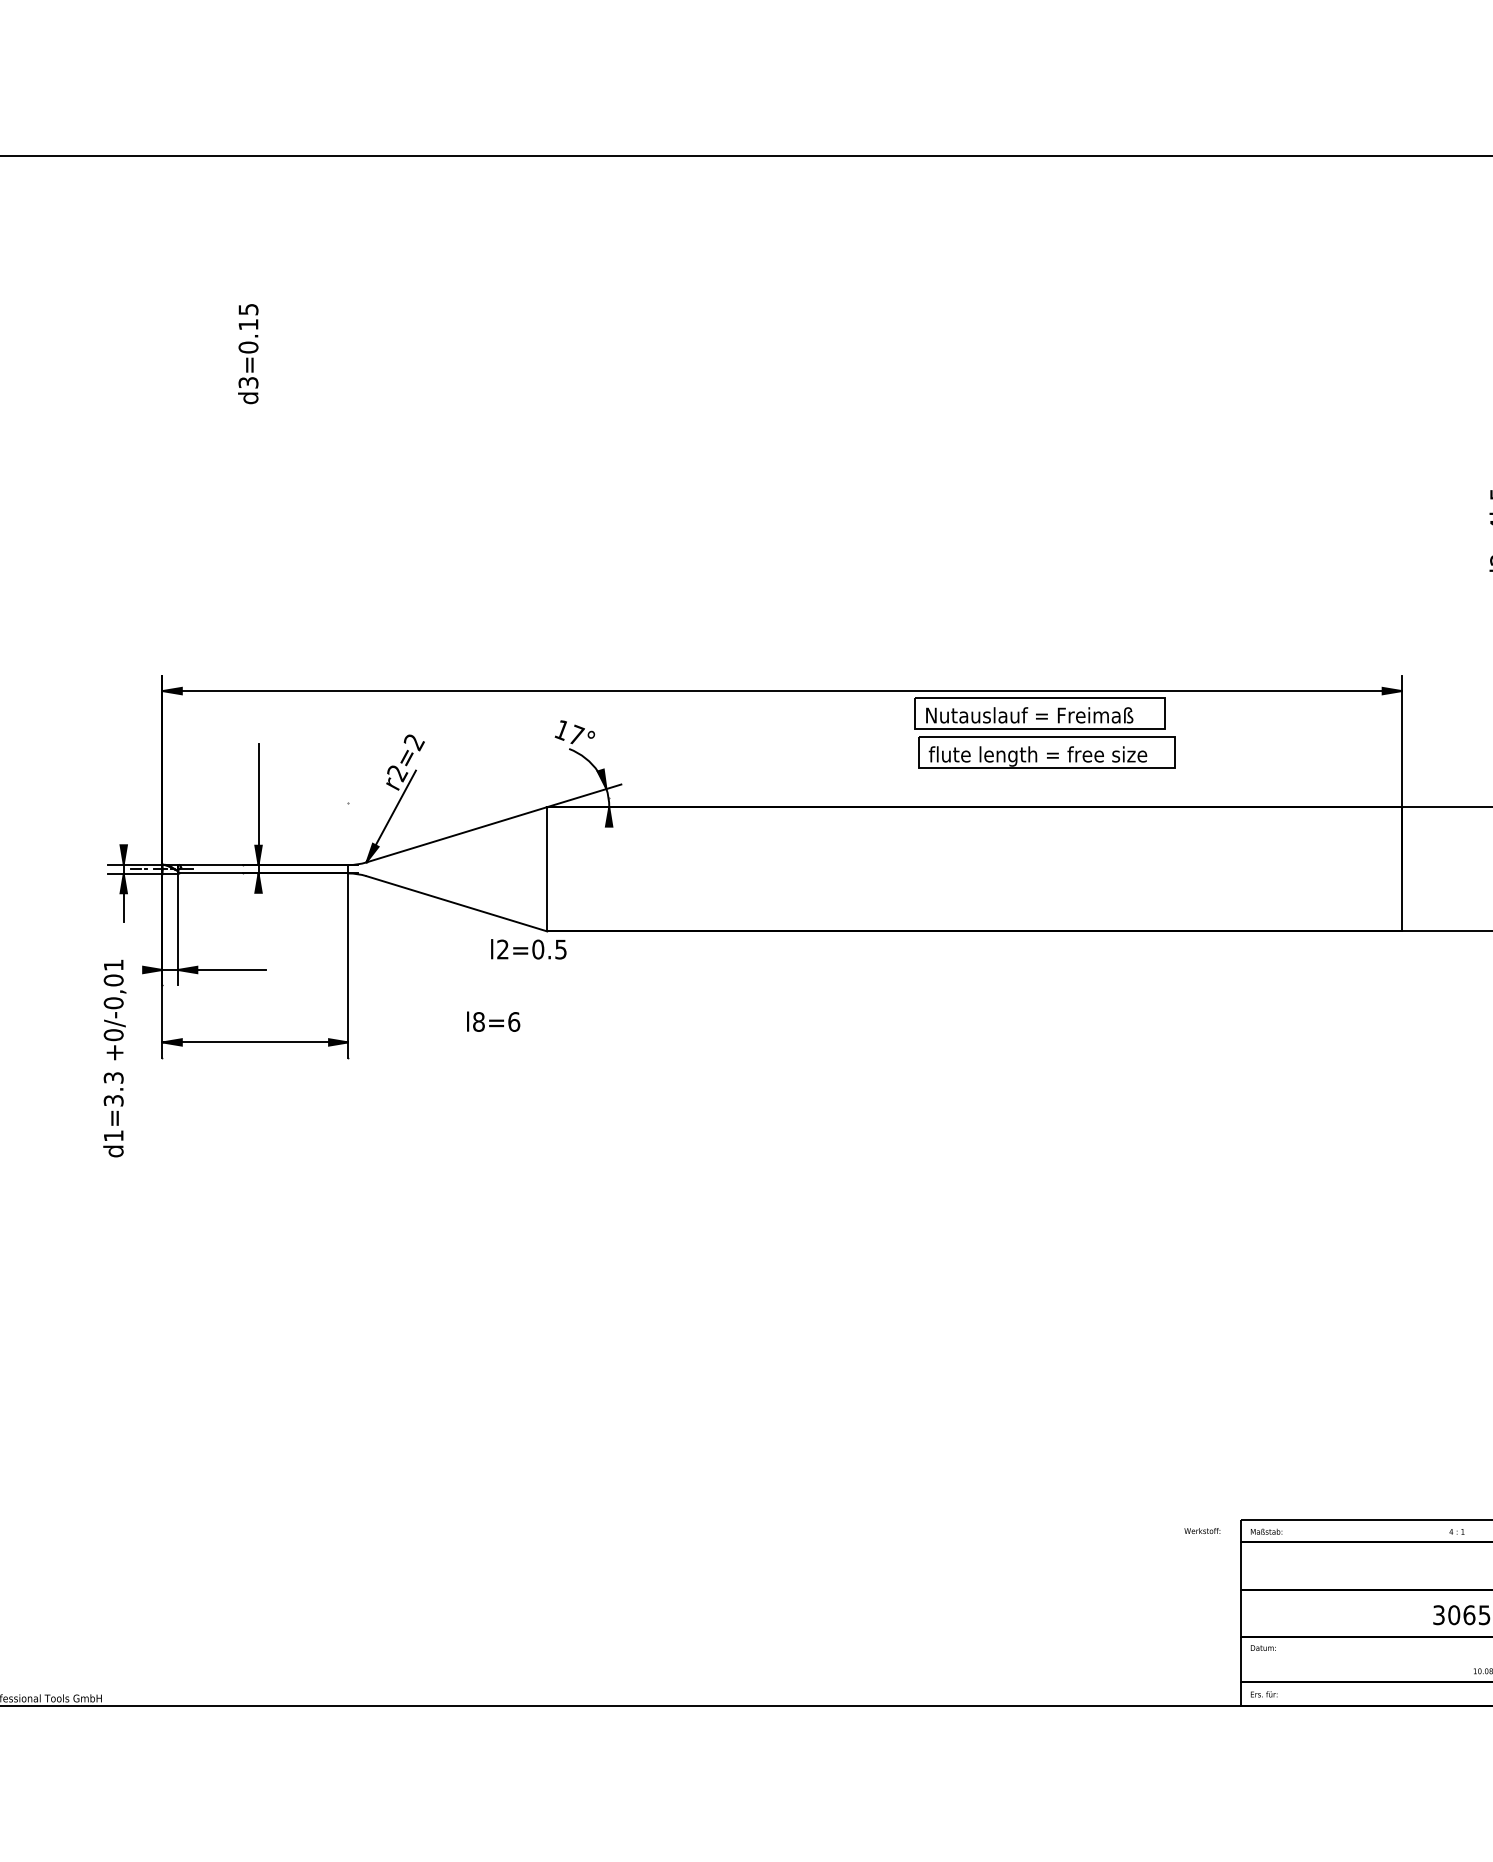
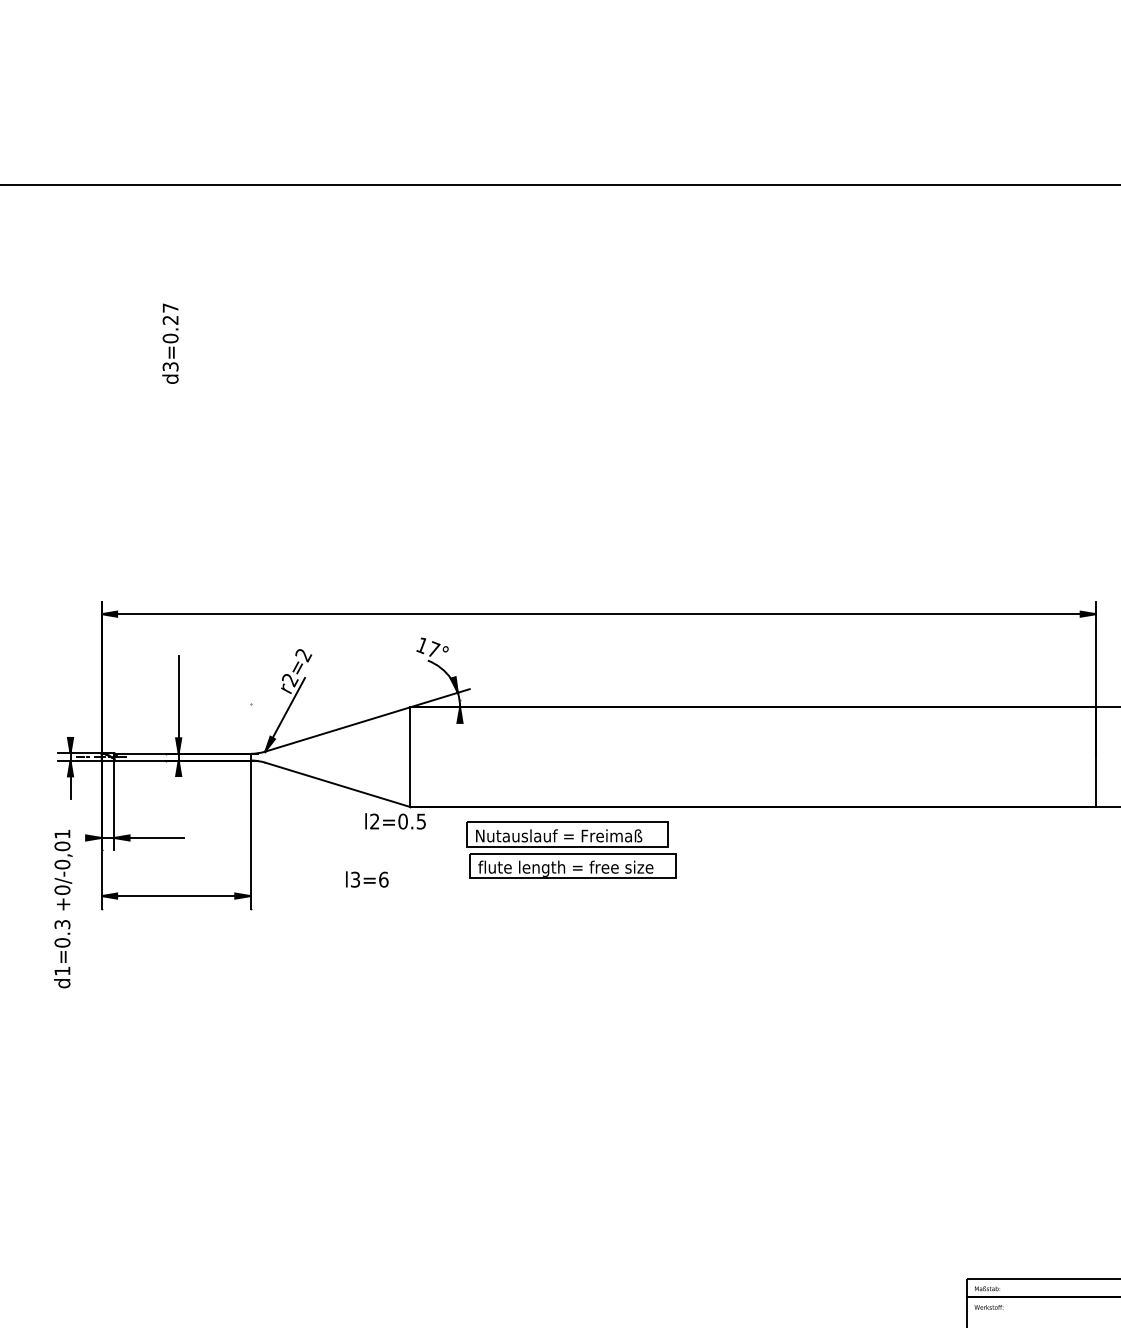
text: (248, 317) -> (170, 314), d3=0.15 -> d3=0.27
part: (1044, 732) -> (571, 849), moved
text: (478, 1021) -> (355, 879), l8=6 -> l3=6
text: (113, 1100) -> (62, 942), d1=3.3 -> d1=0.3
text: (1202, 1530) -> (989, 1306), moved

